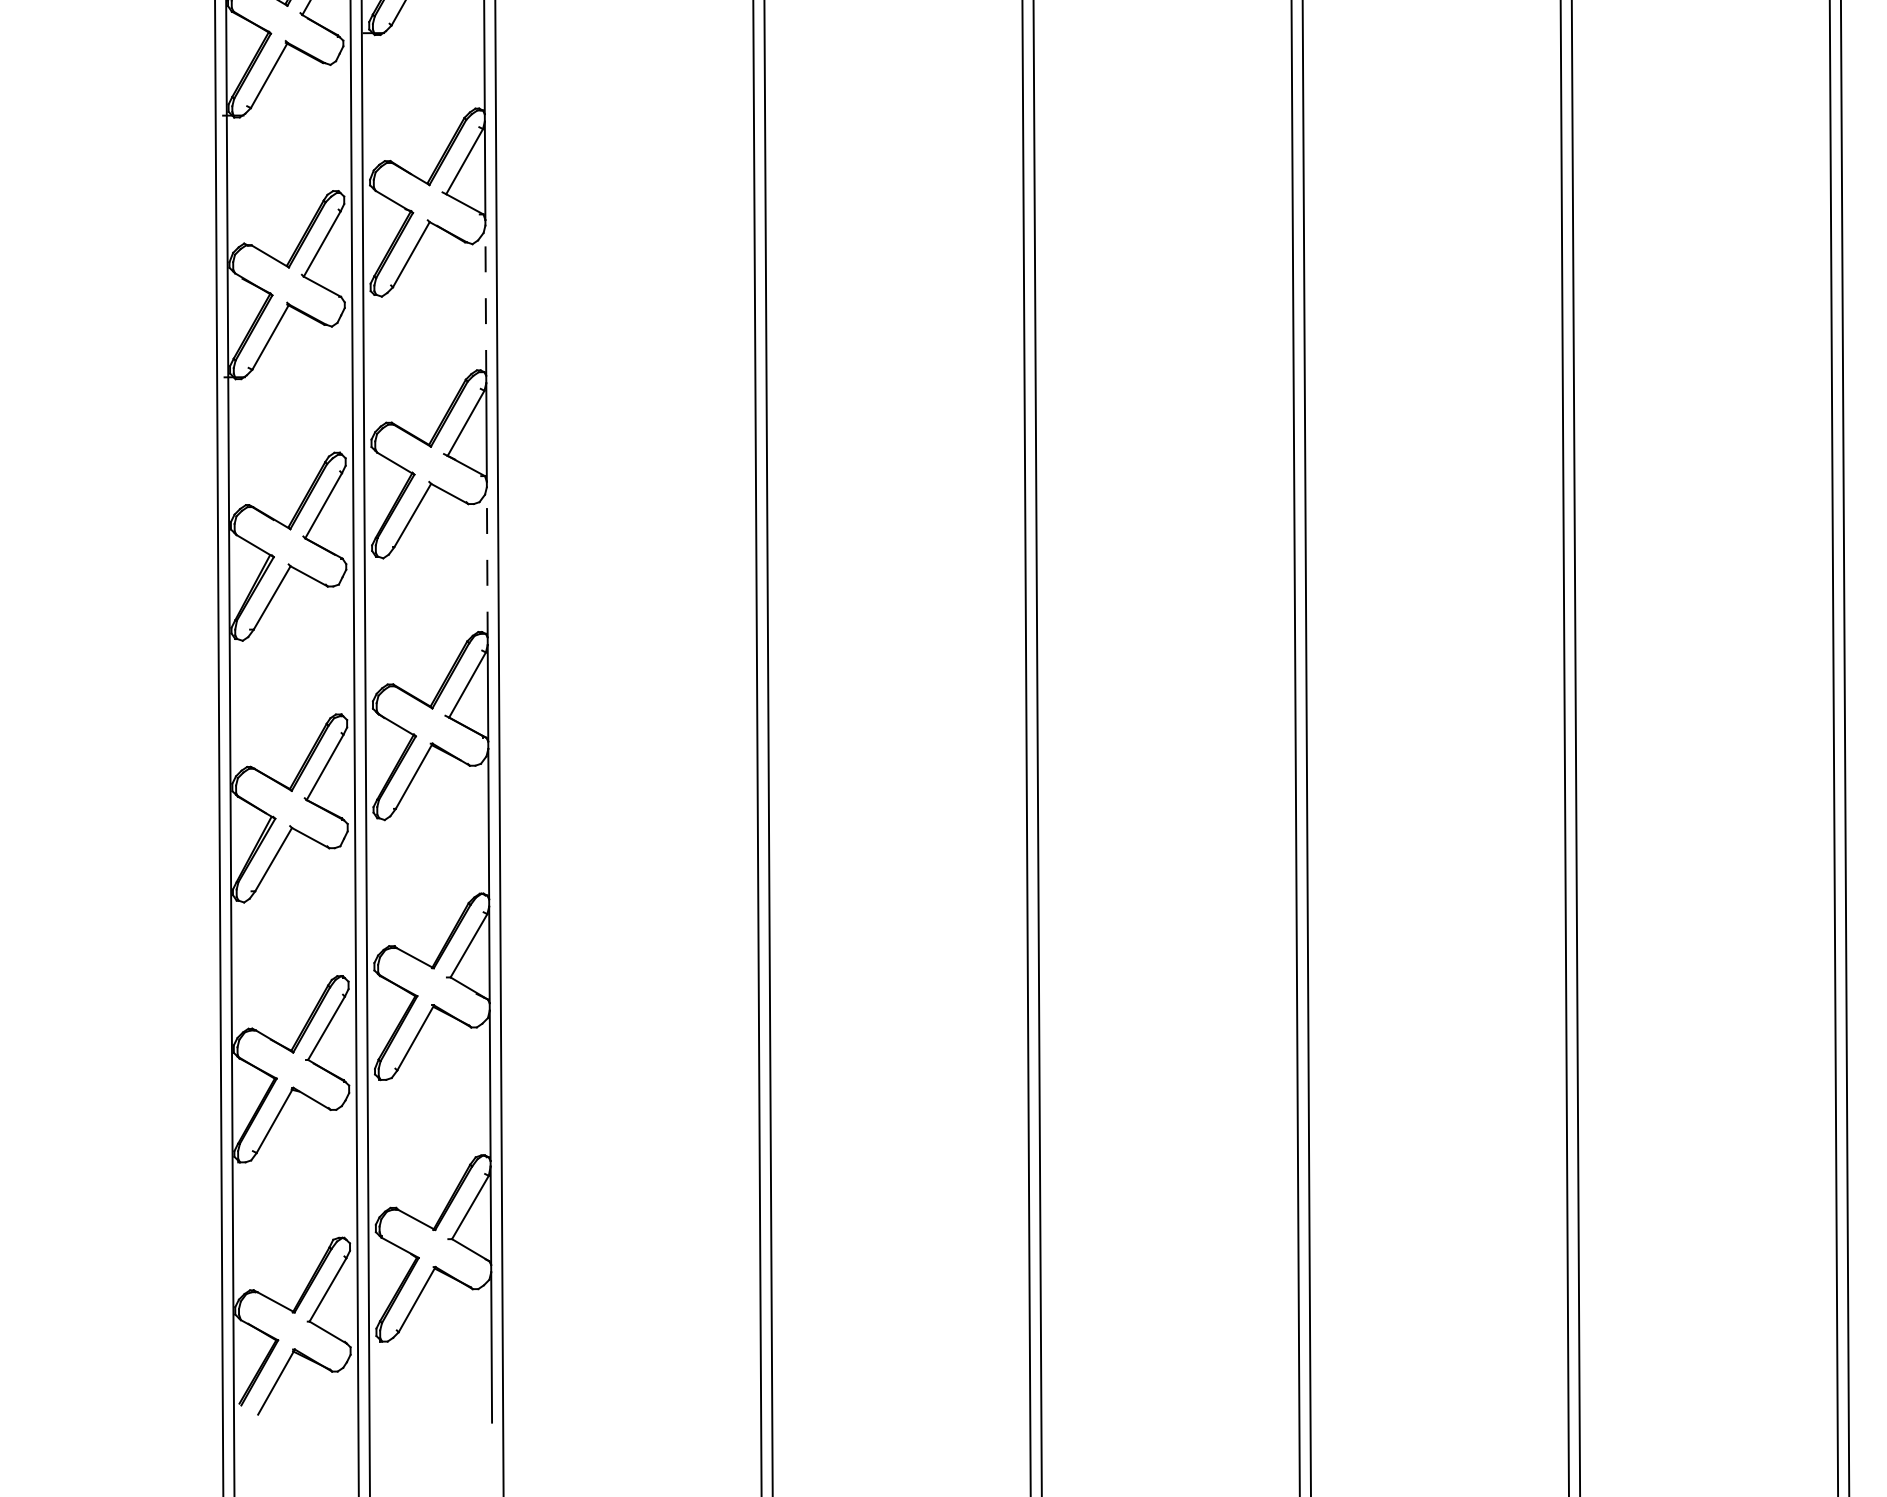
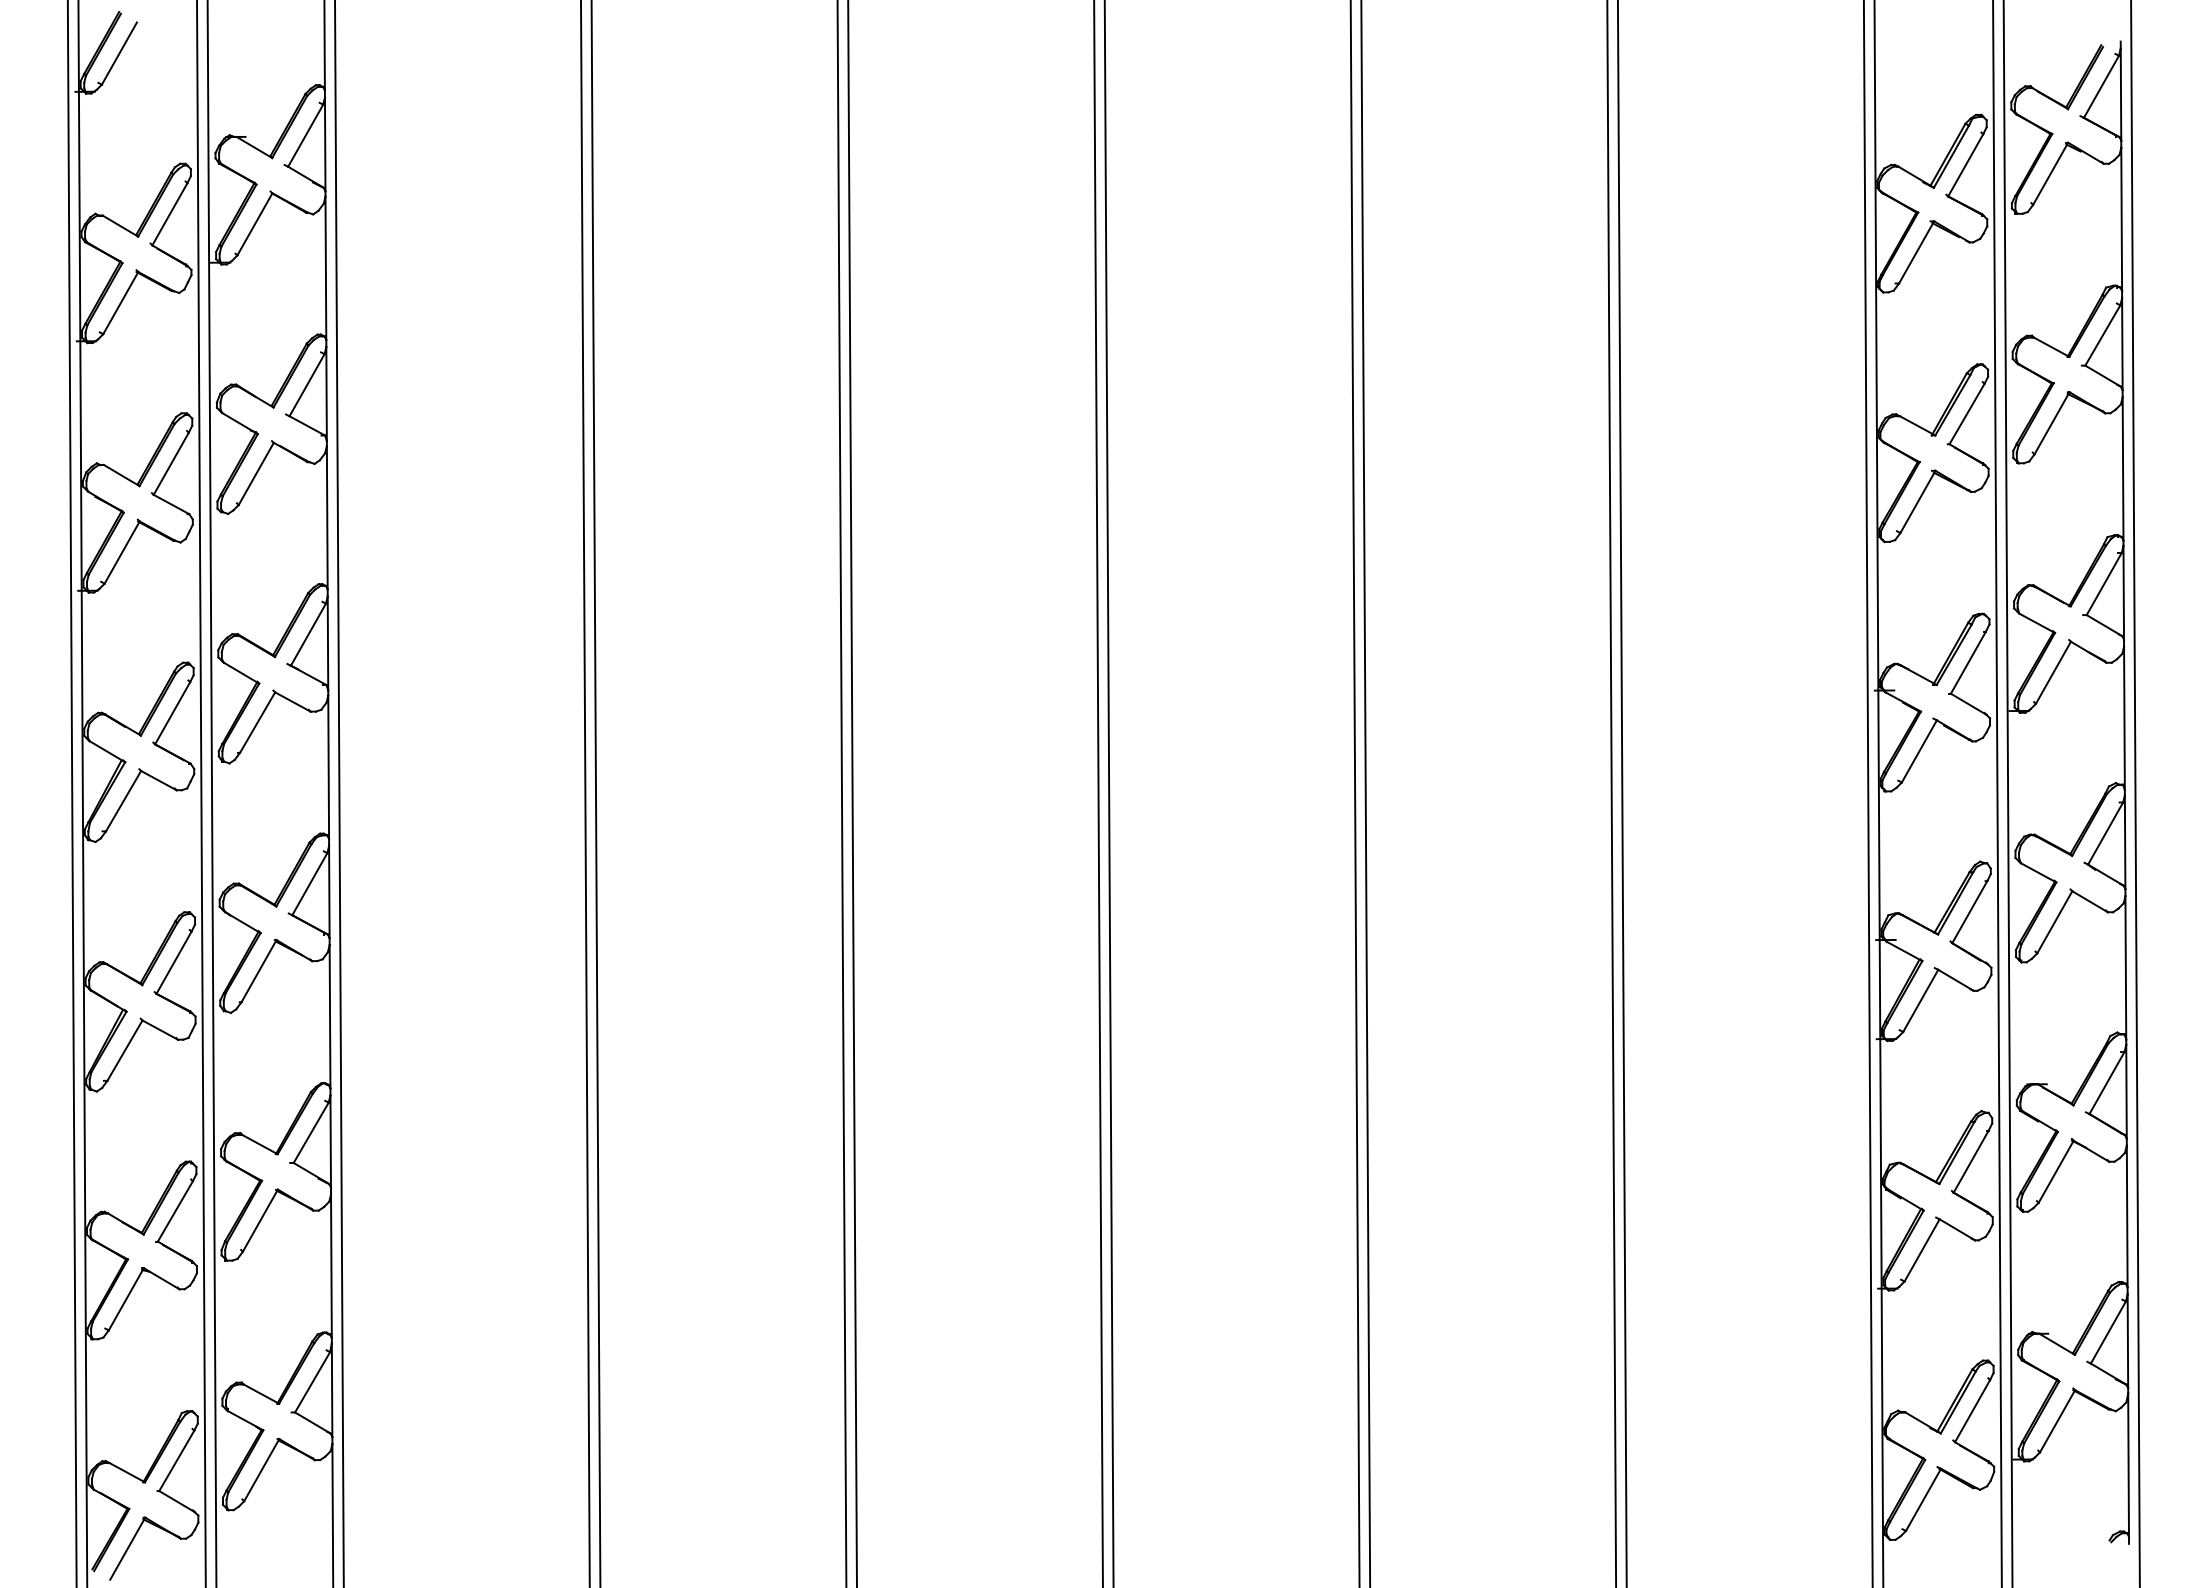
line: (486, 300) -> (327, 517), dashed -> solid
line: (487, 562) -> (328, 767), dashed -> solid

